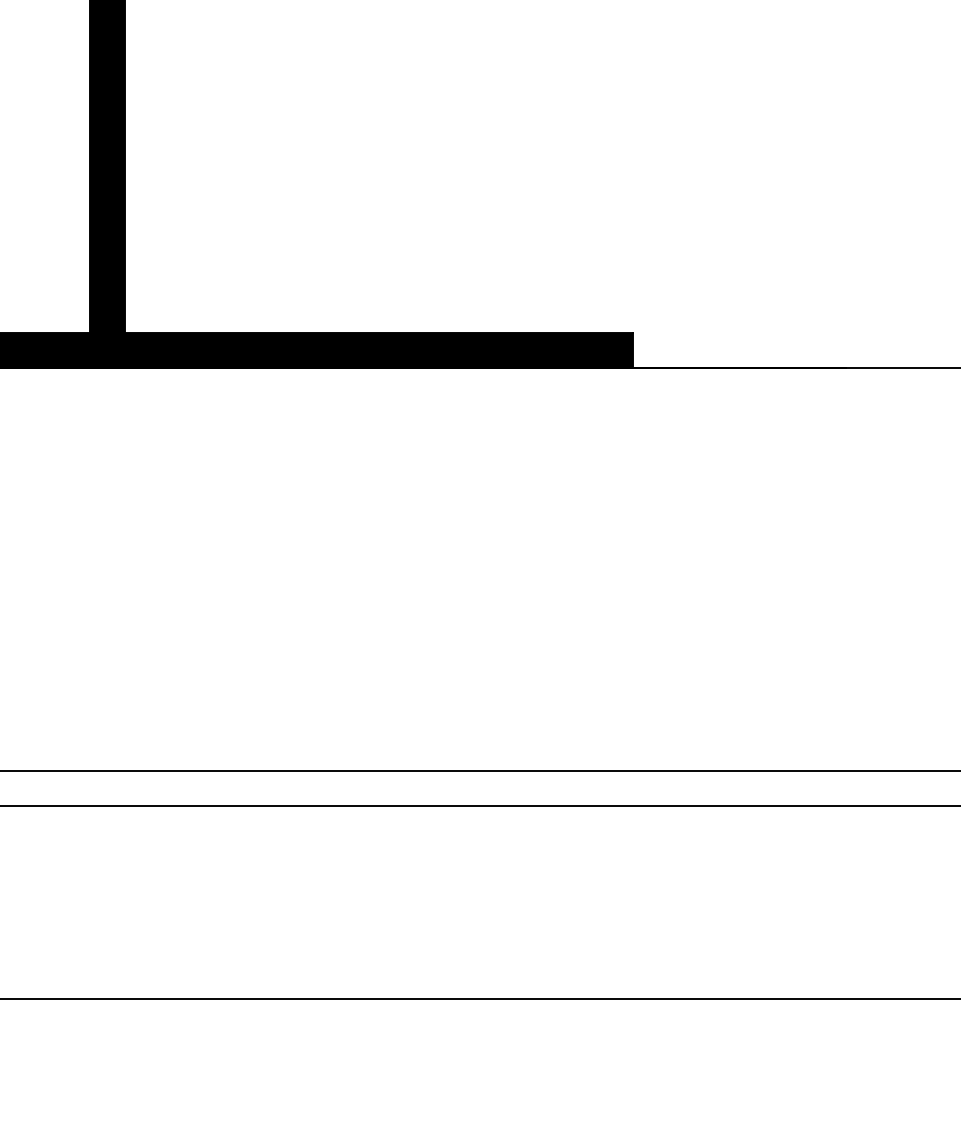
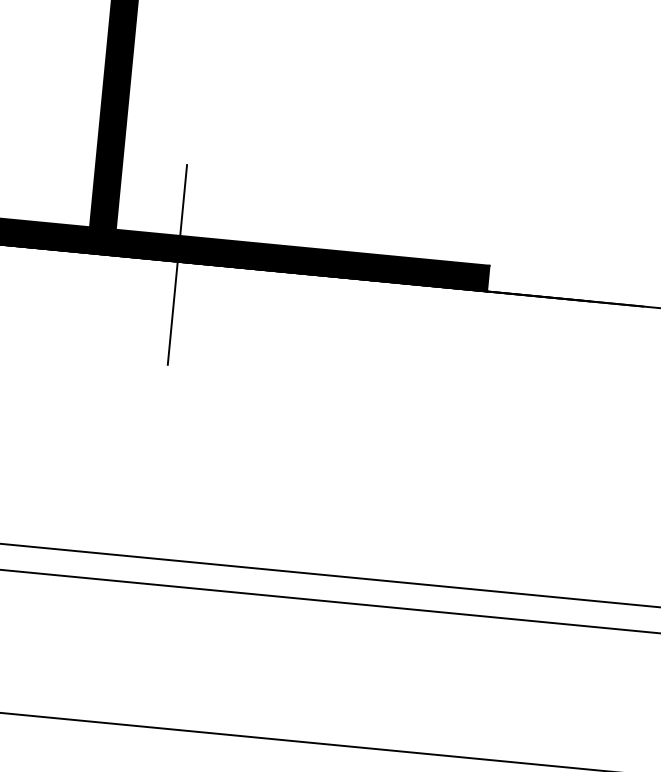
line: (212, 372) -> (177, 264), added

